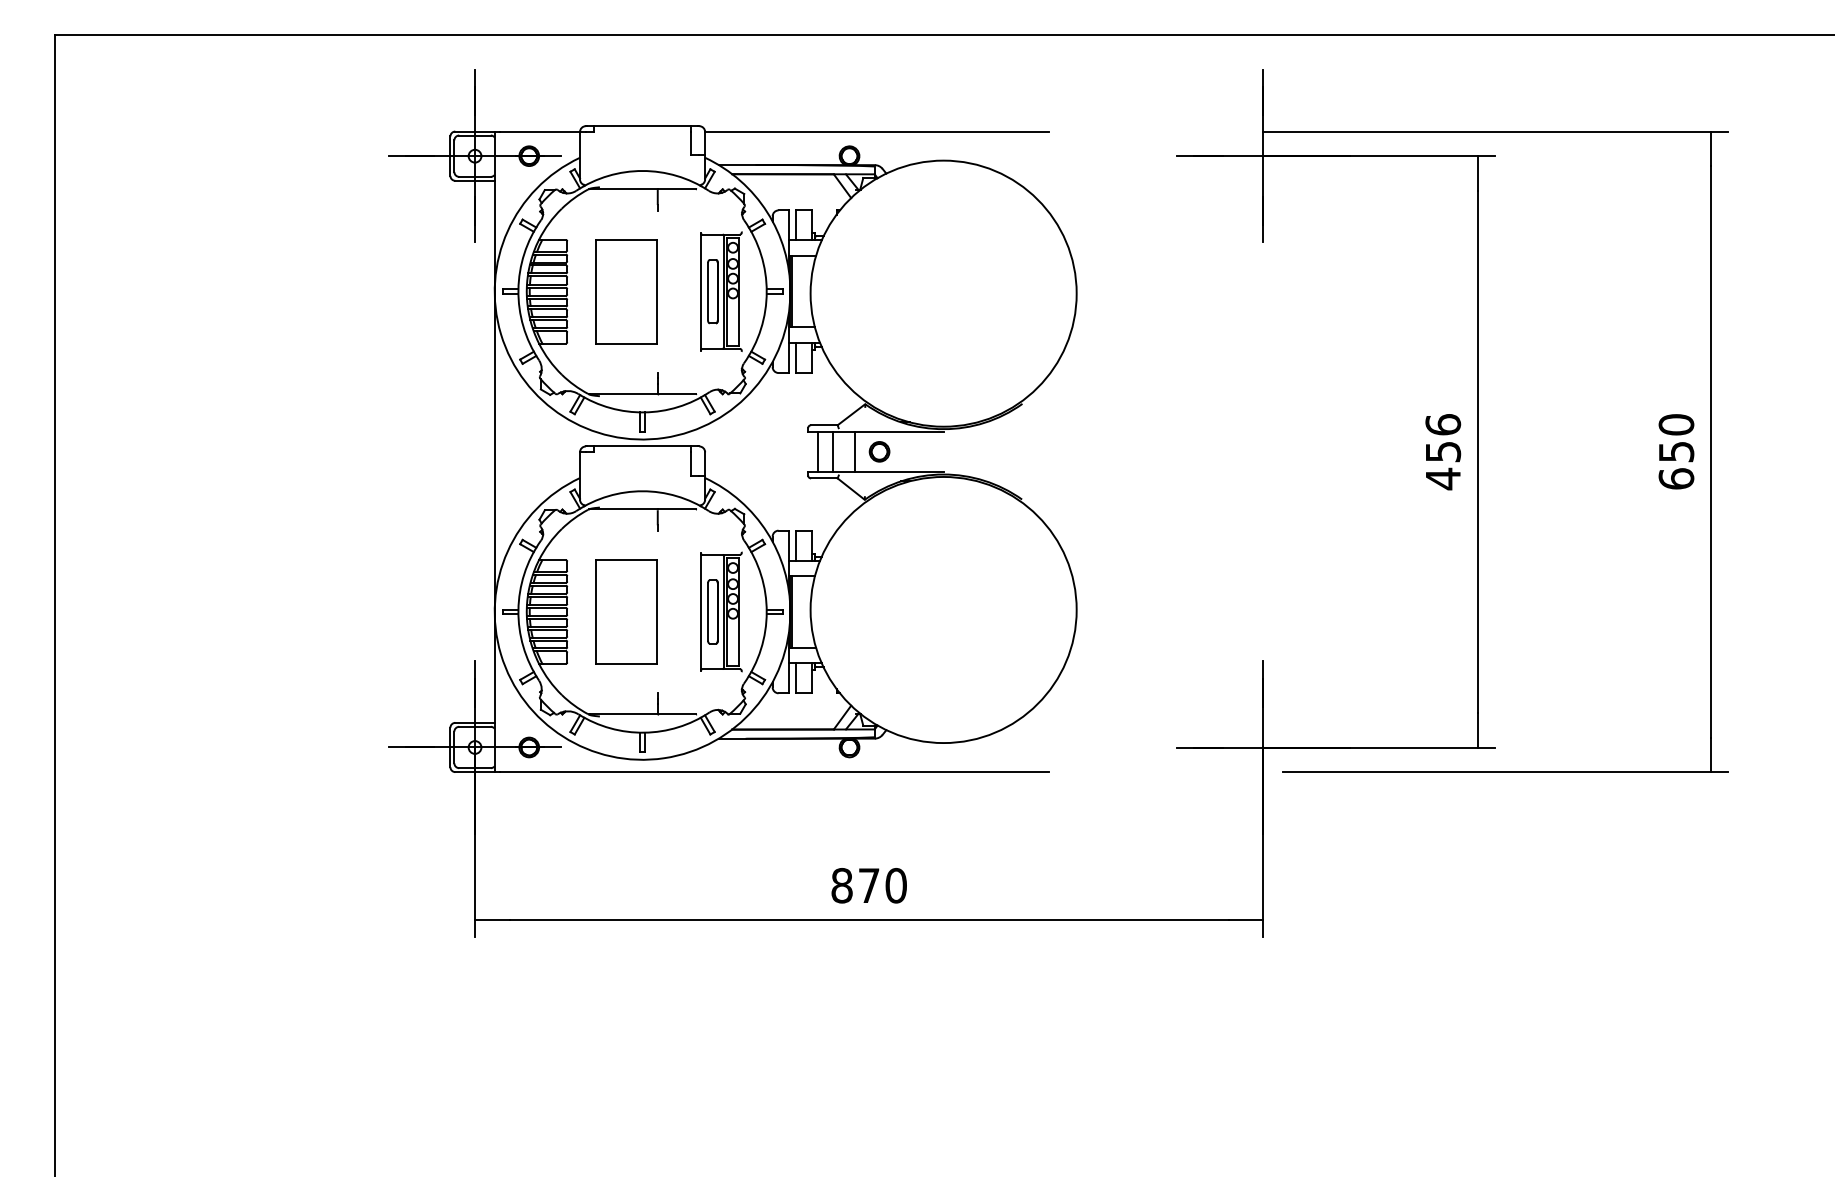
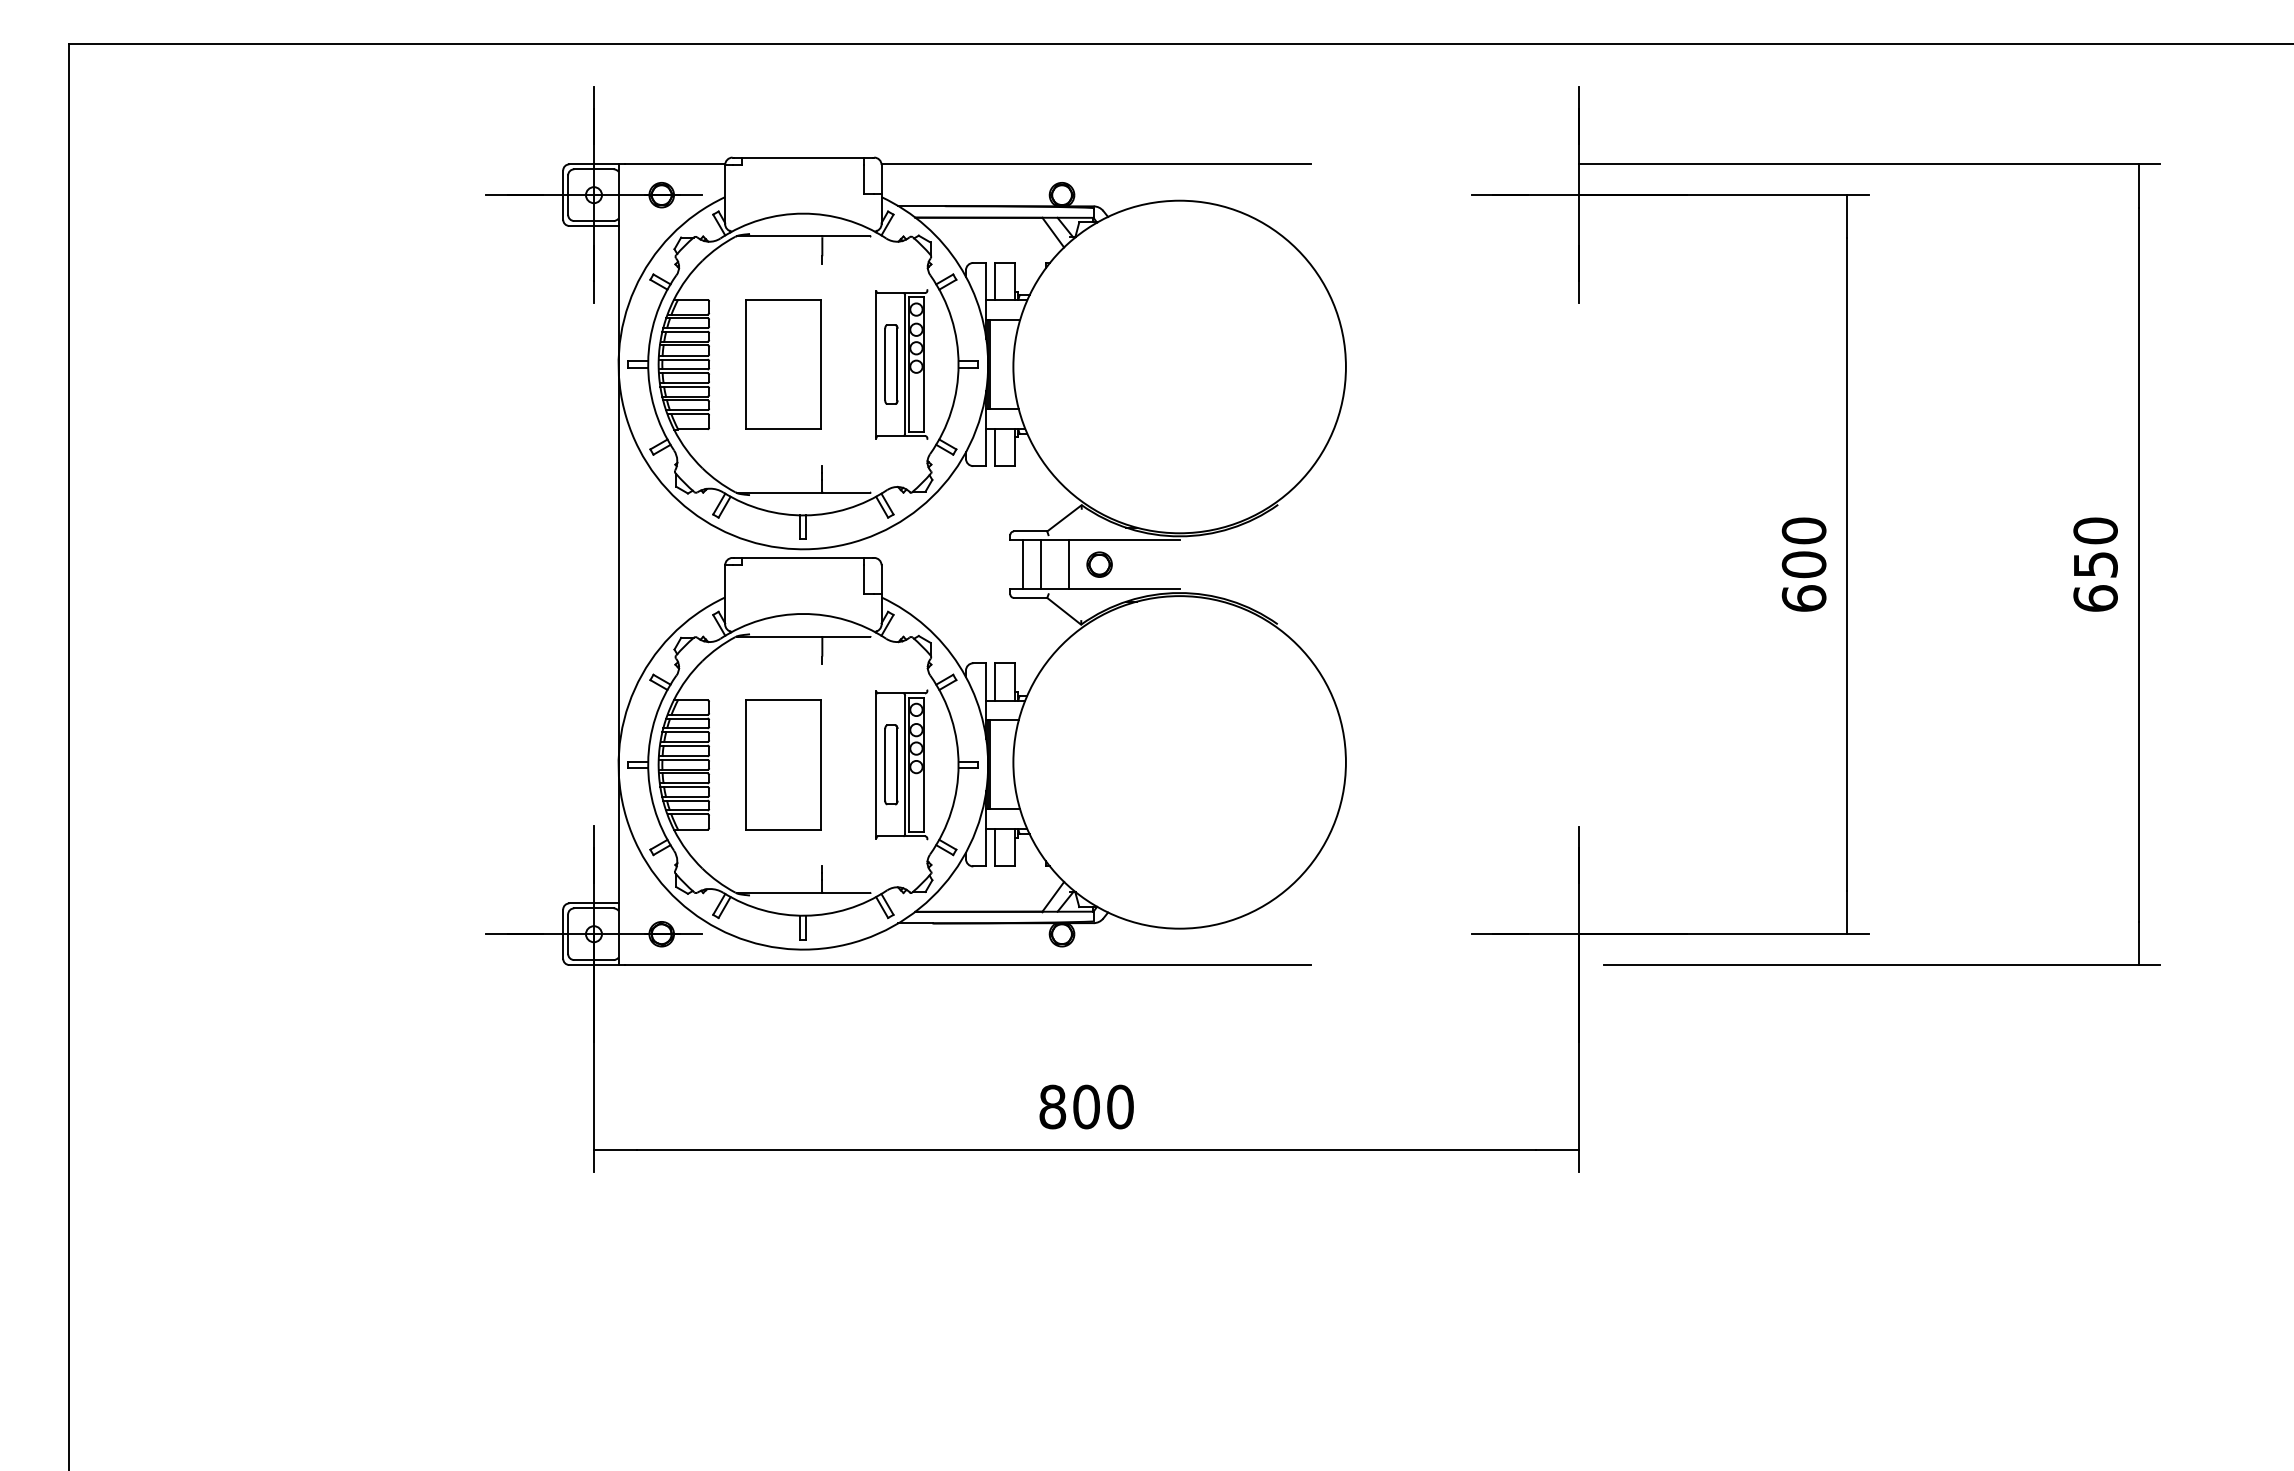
text: (1443, 452) -> (1804, 565), 456 -> 600
text: (868, 885) -> (1085, 1106), 870 -> 800

